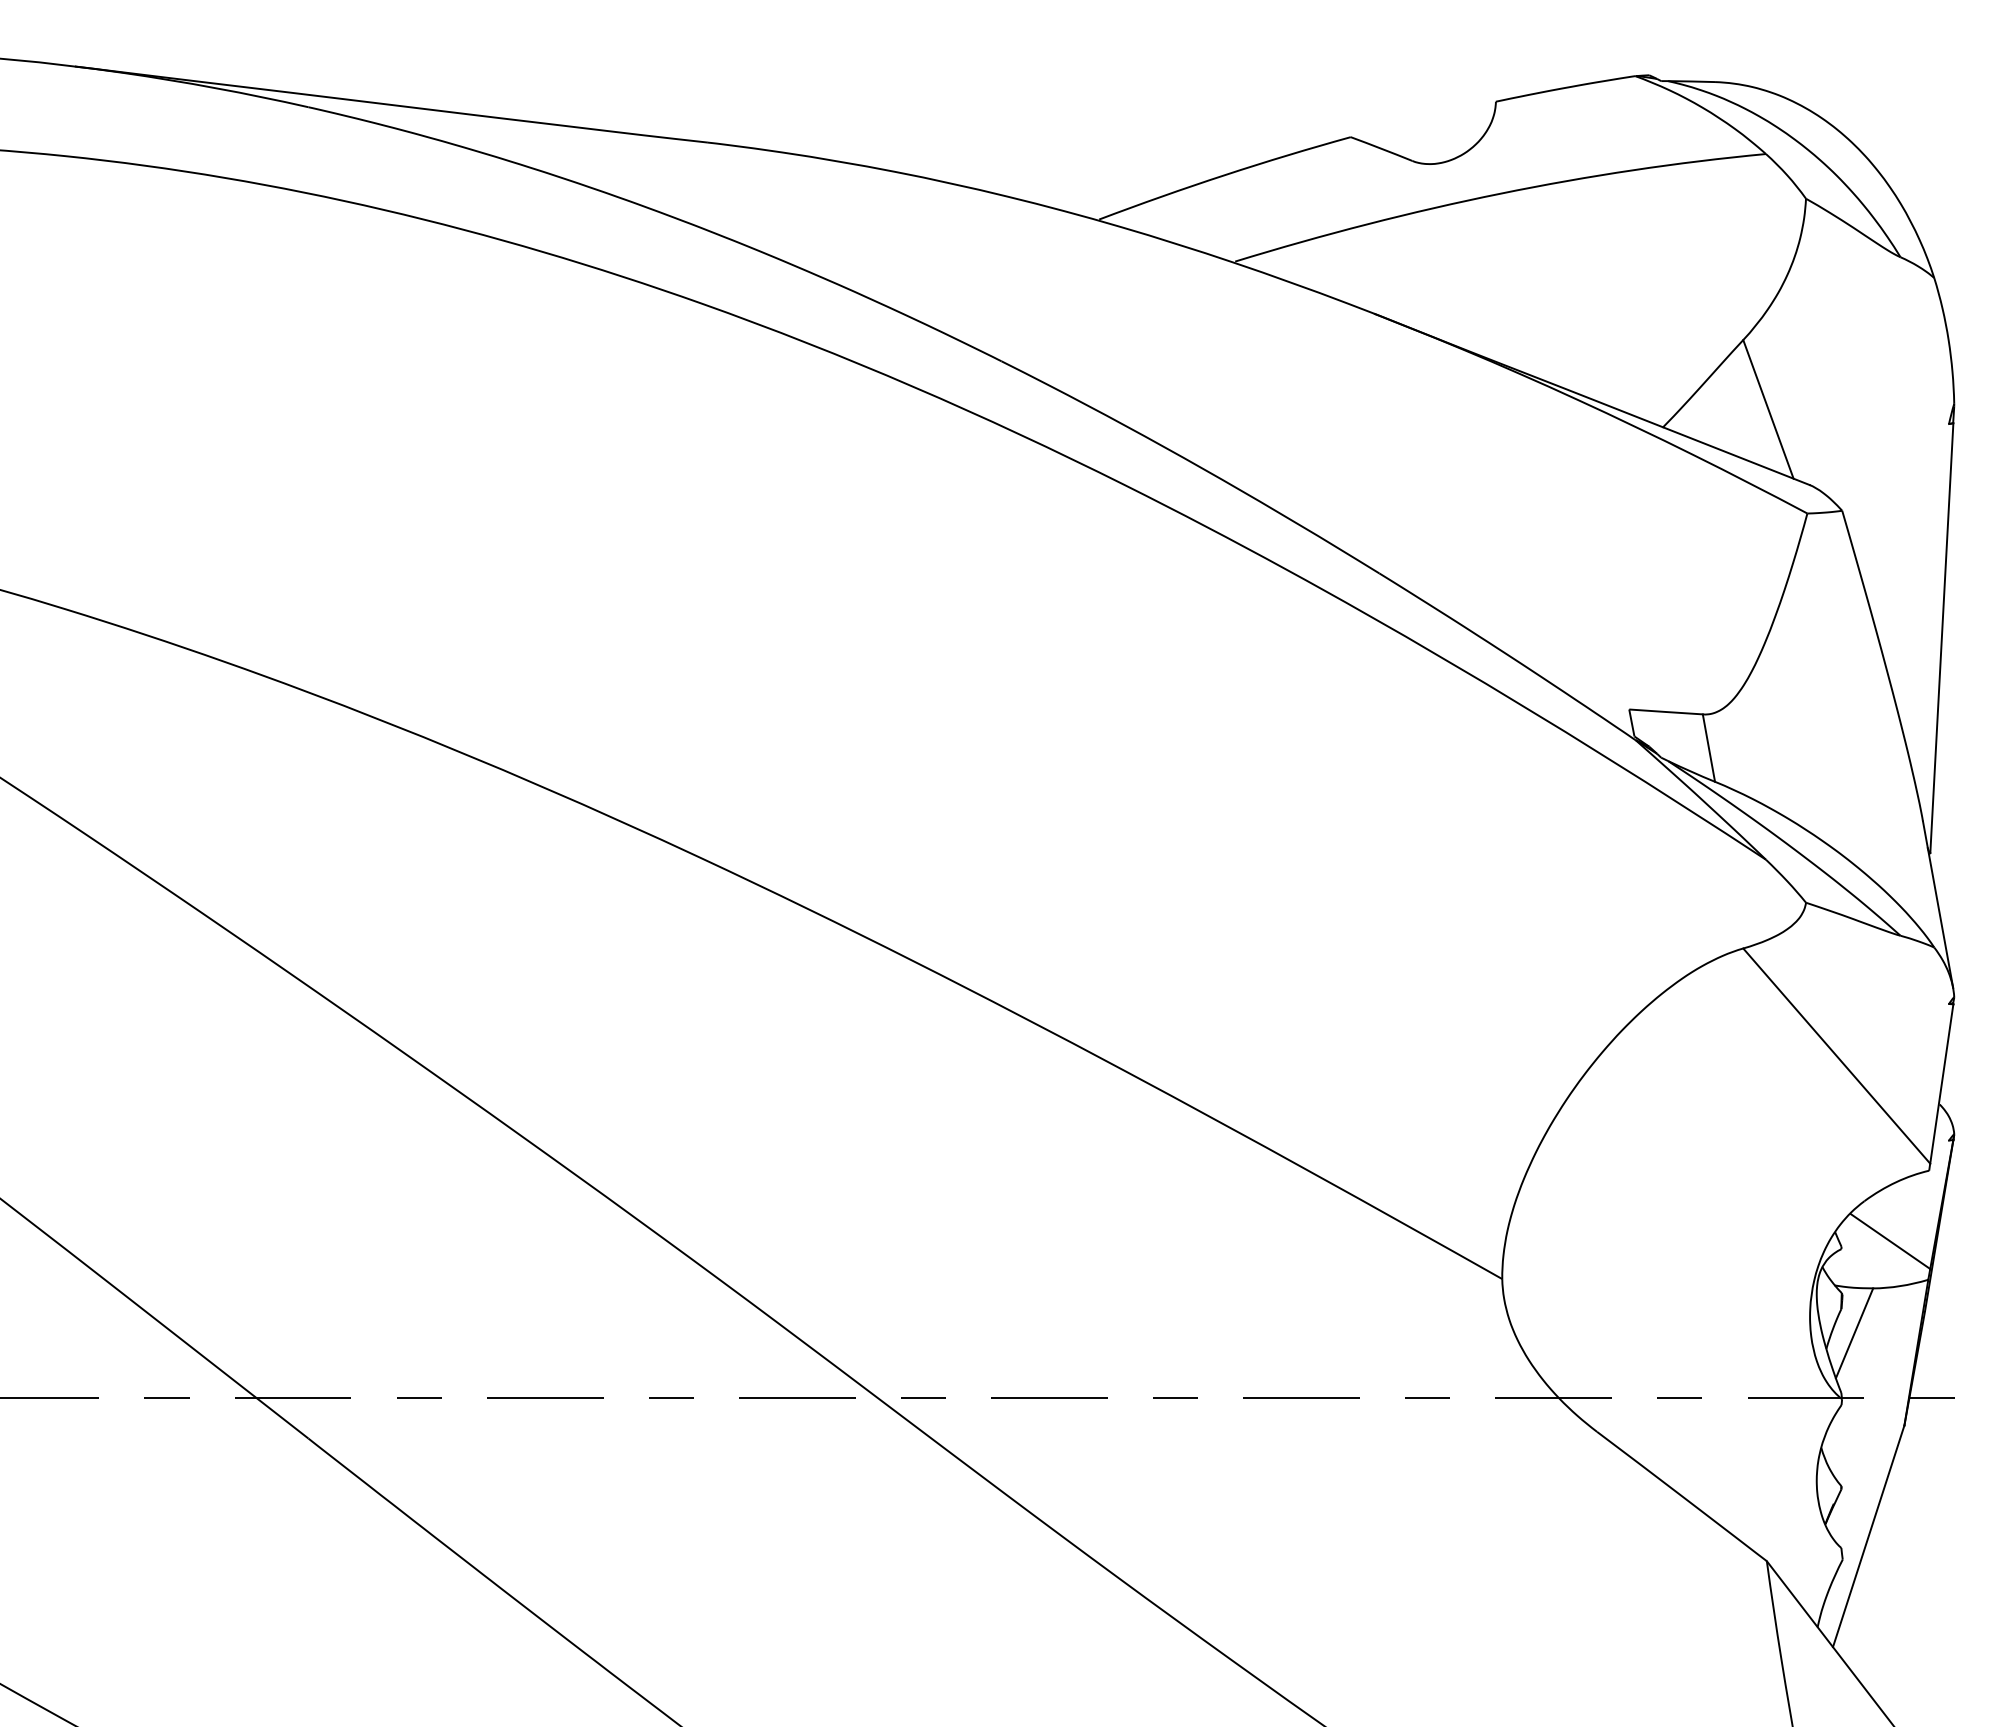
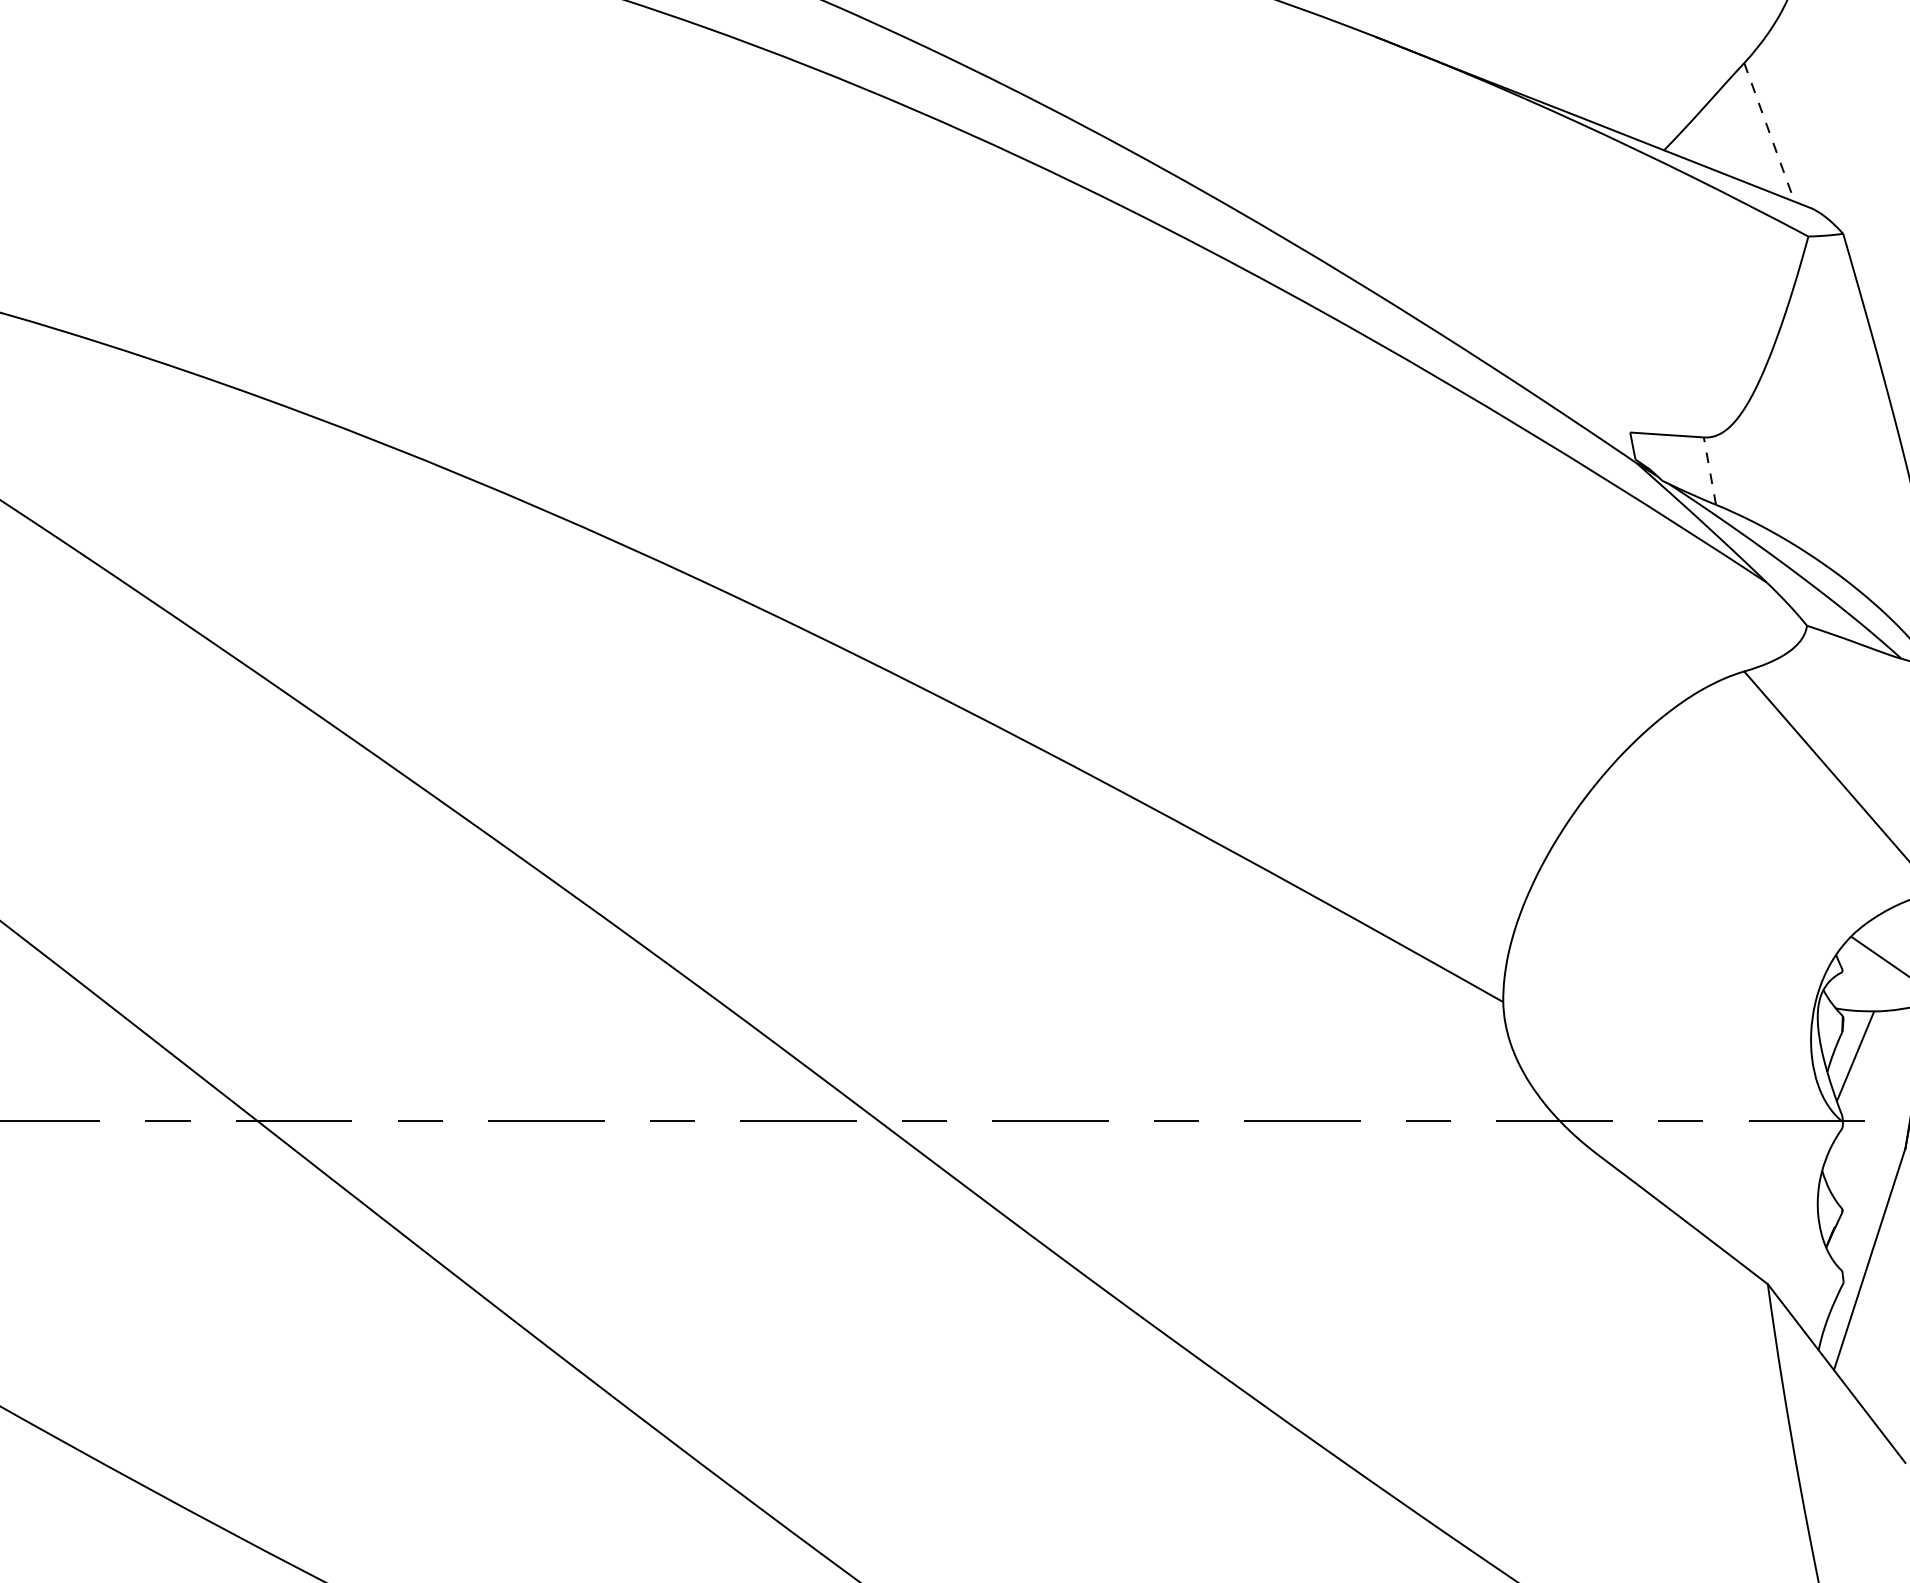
line: (1768, 409) -> (1769, 132), solid -> dashed
line: (1708, 747) -> (1709, 470), solid -> dashed

